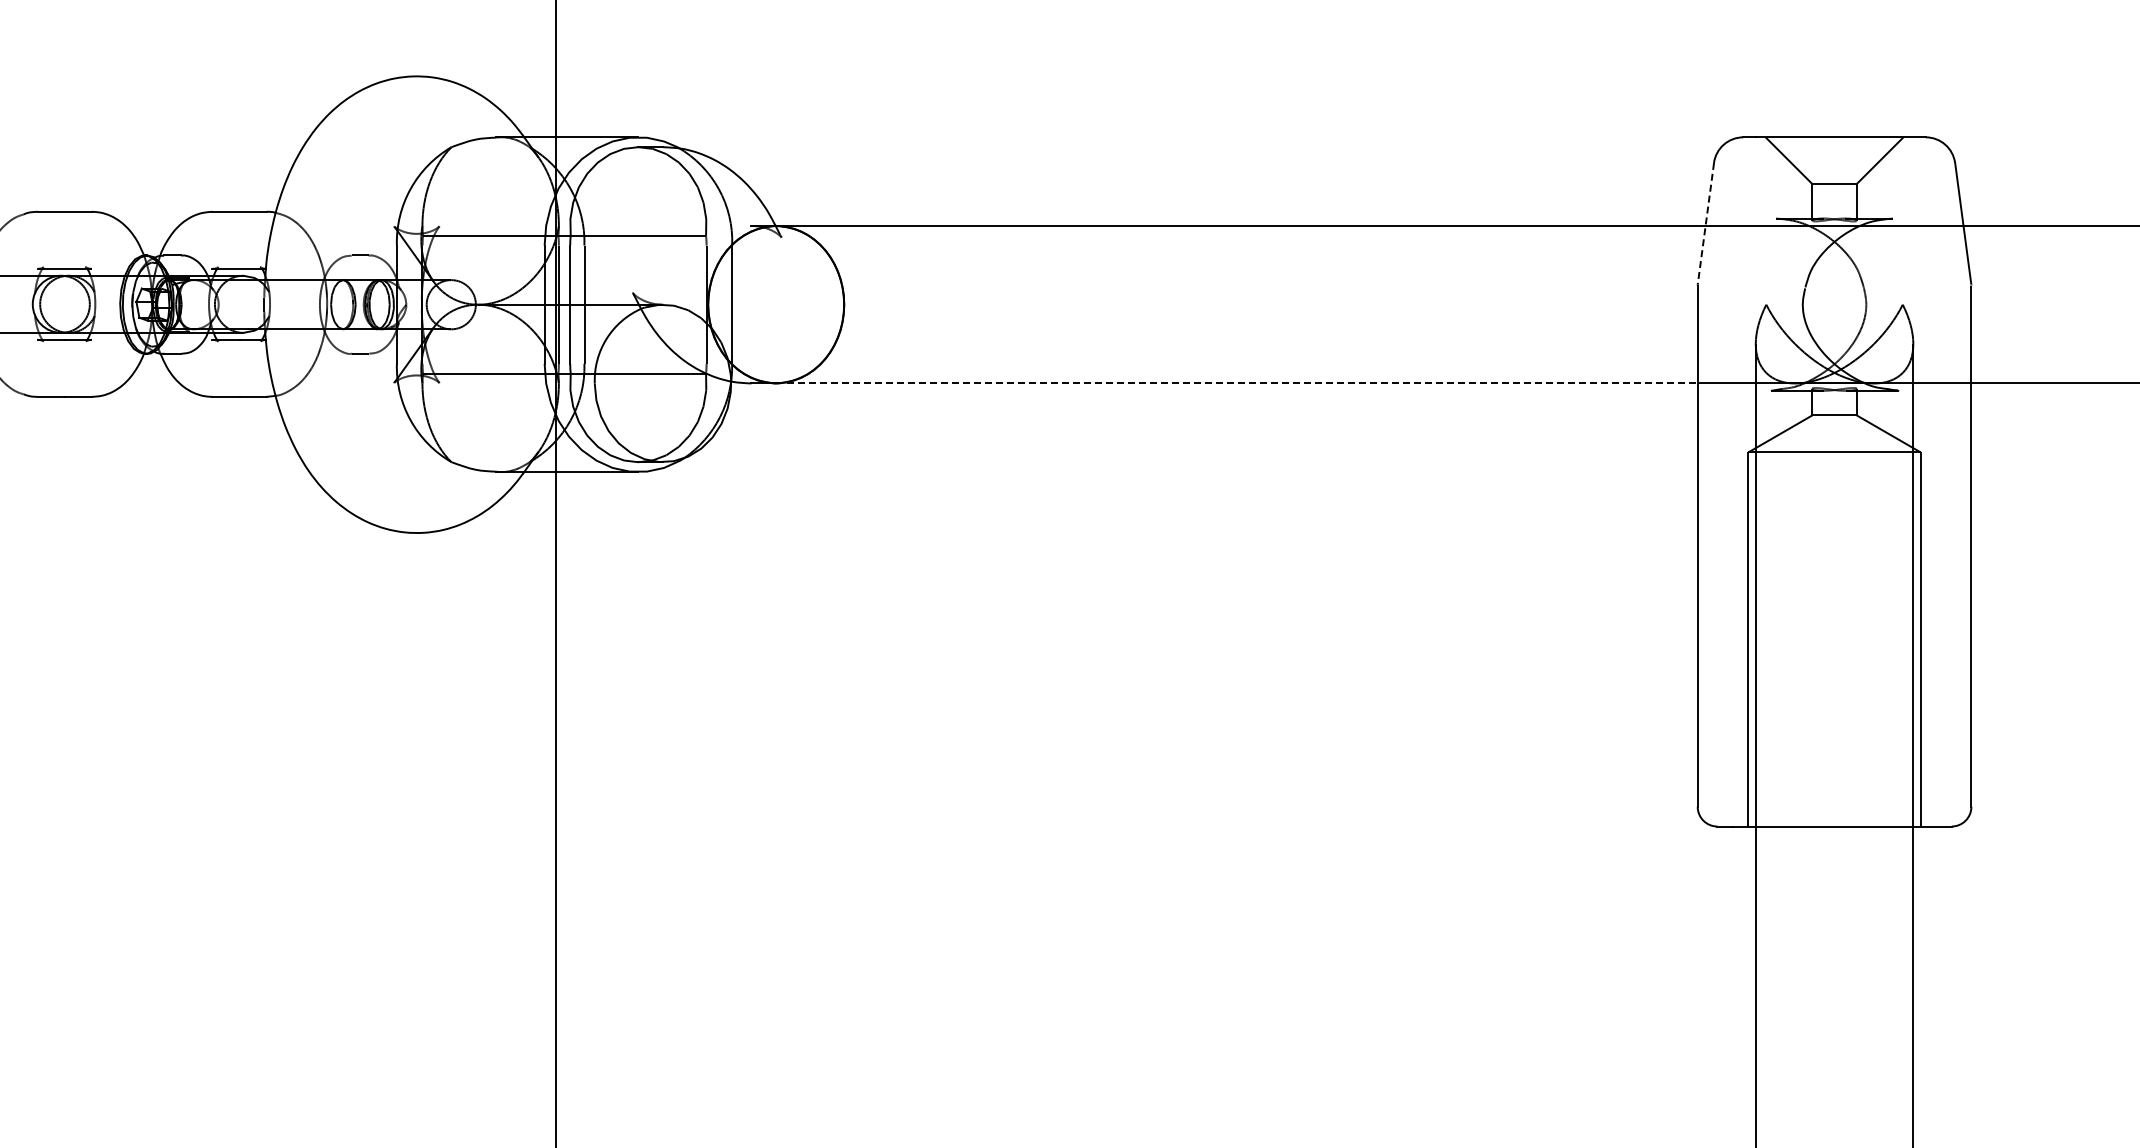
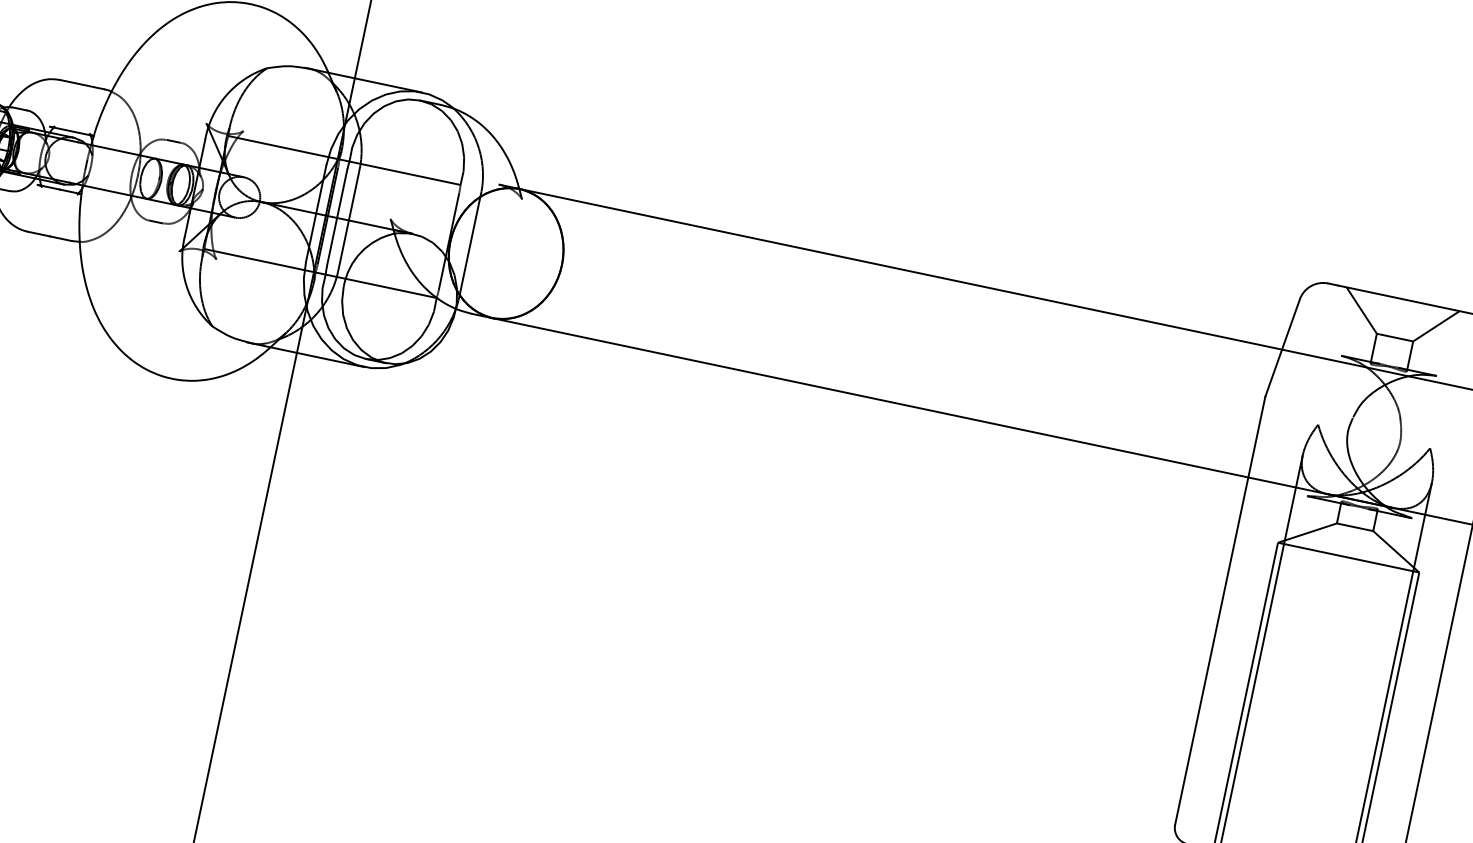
line: (1705, 224) -> (1282, 348), dashed -> solid
line: (1236, 383) -> (870, 397), dashed -> solid

